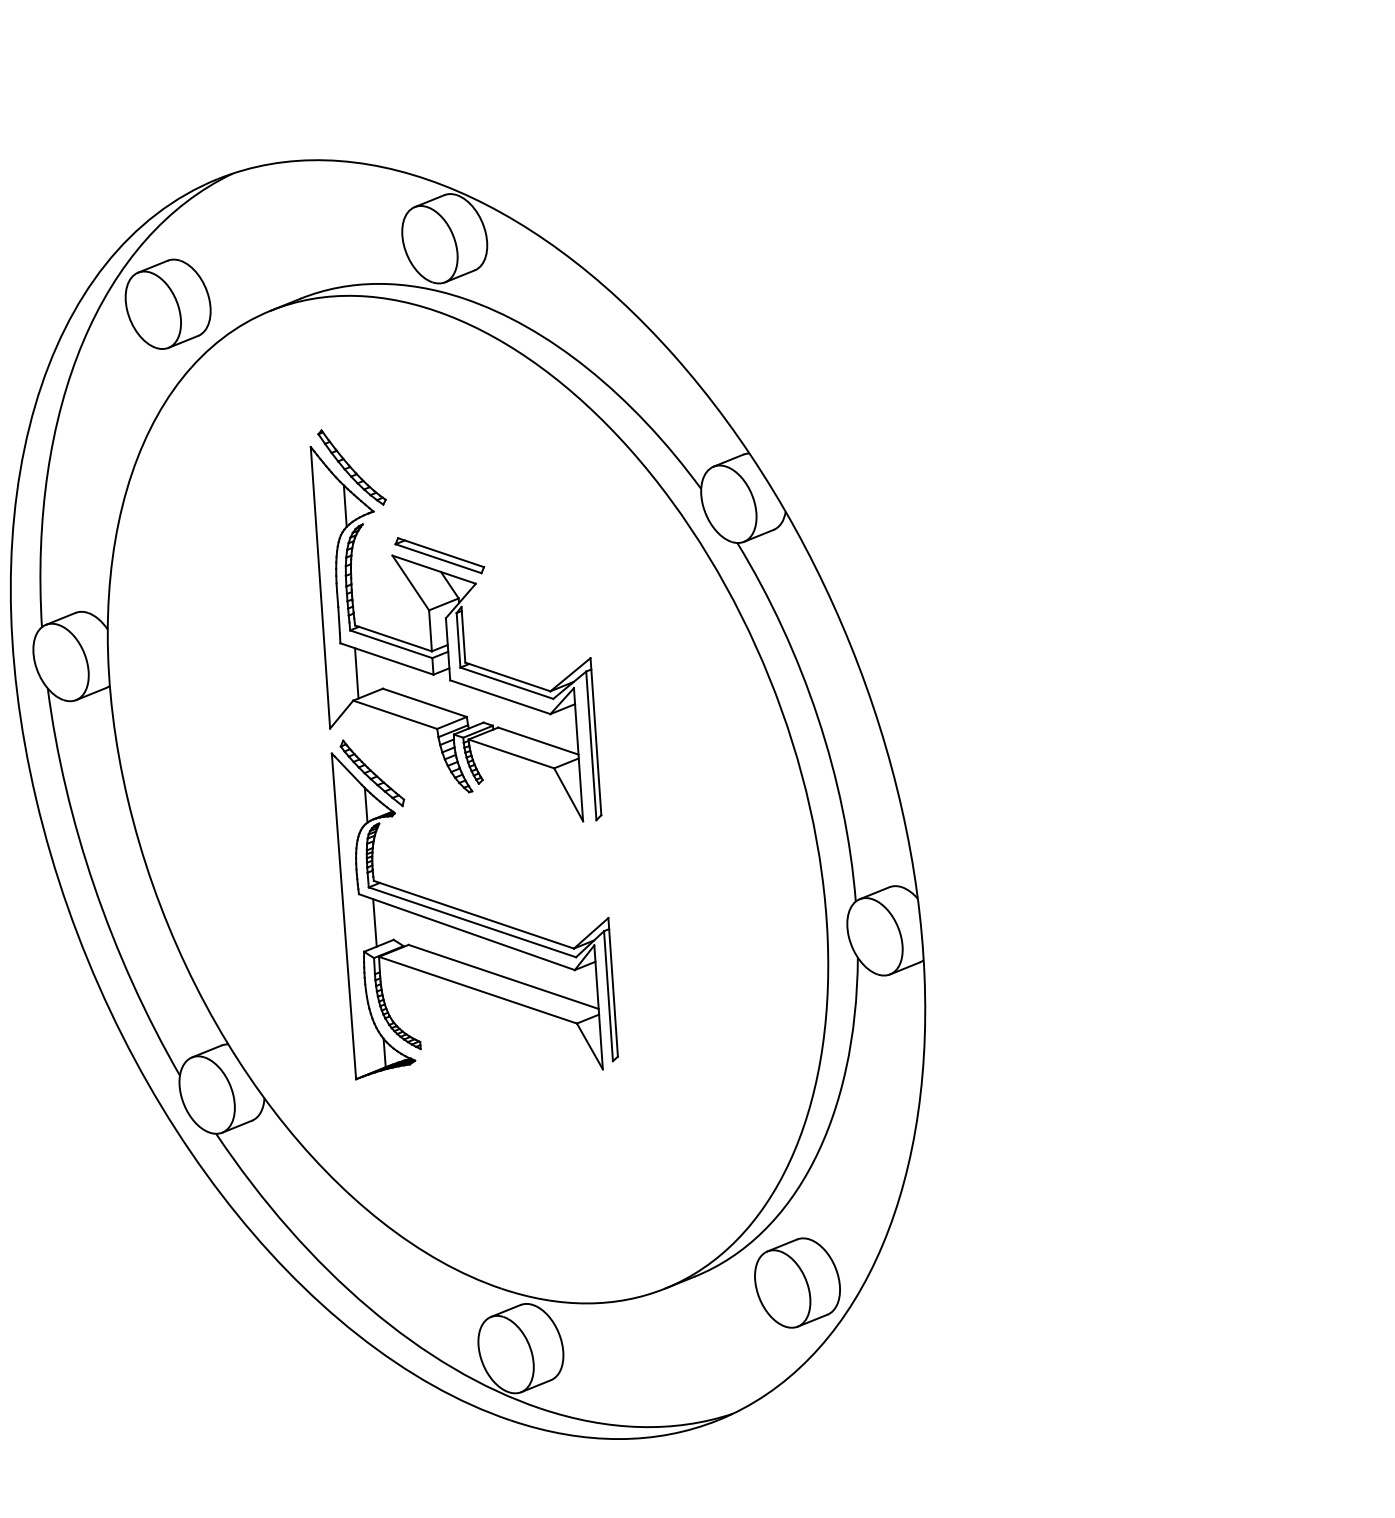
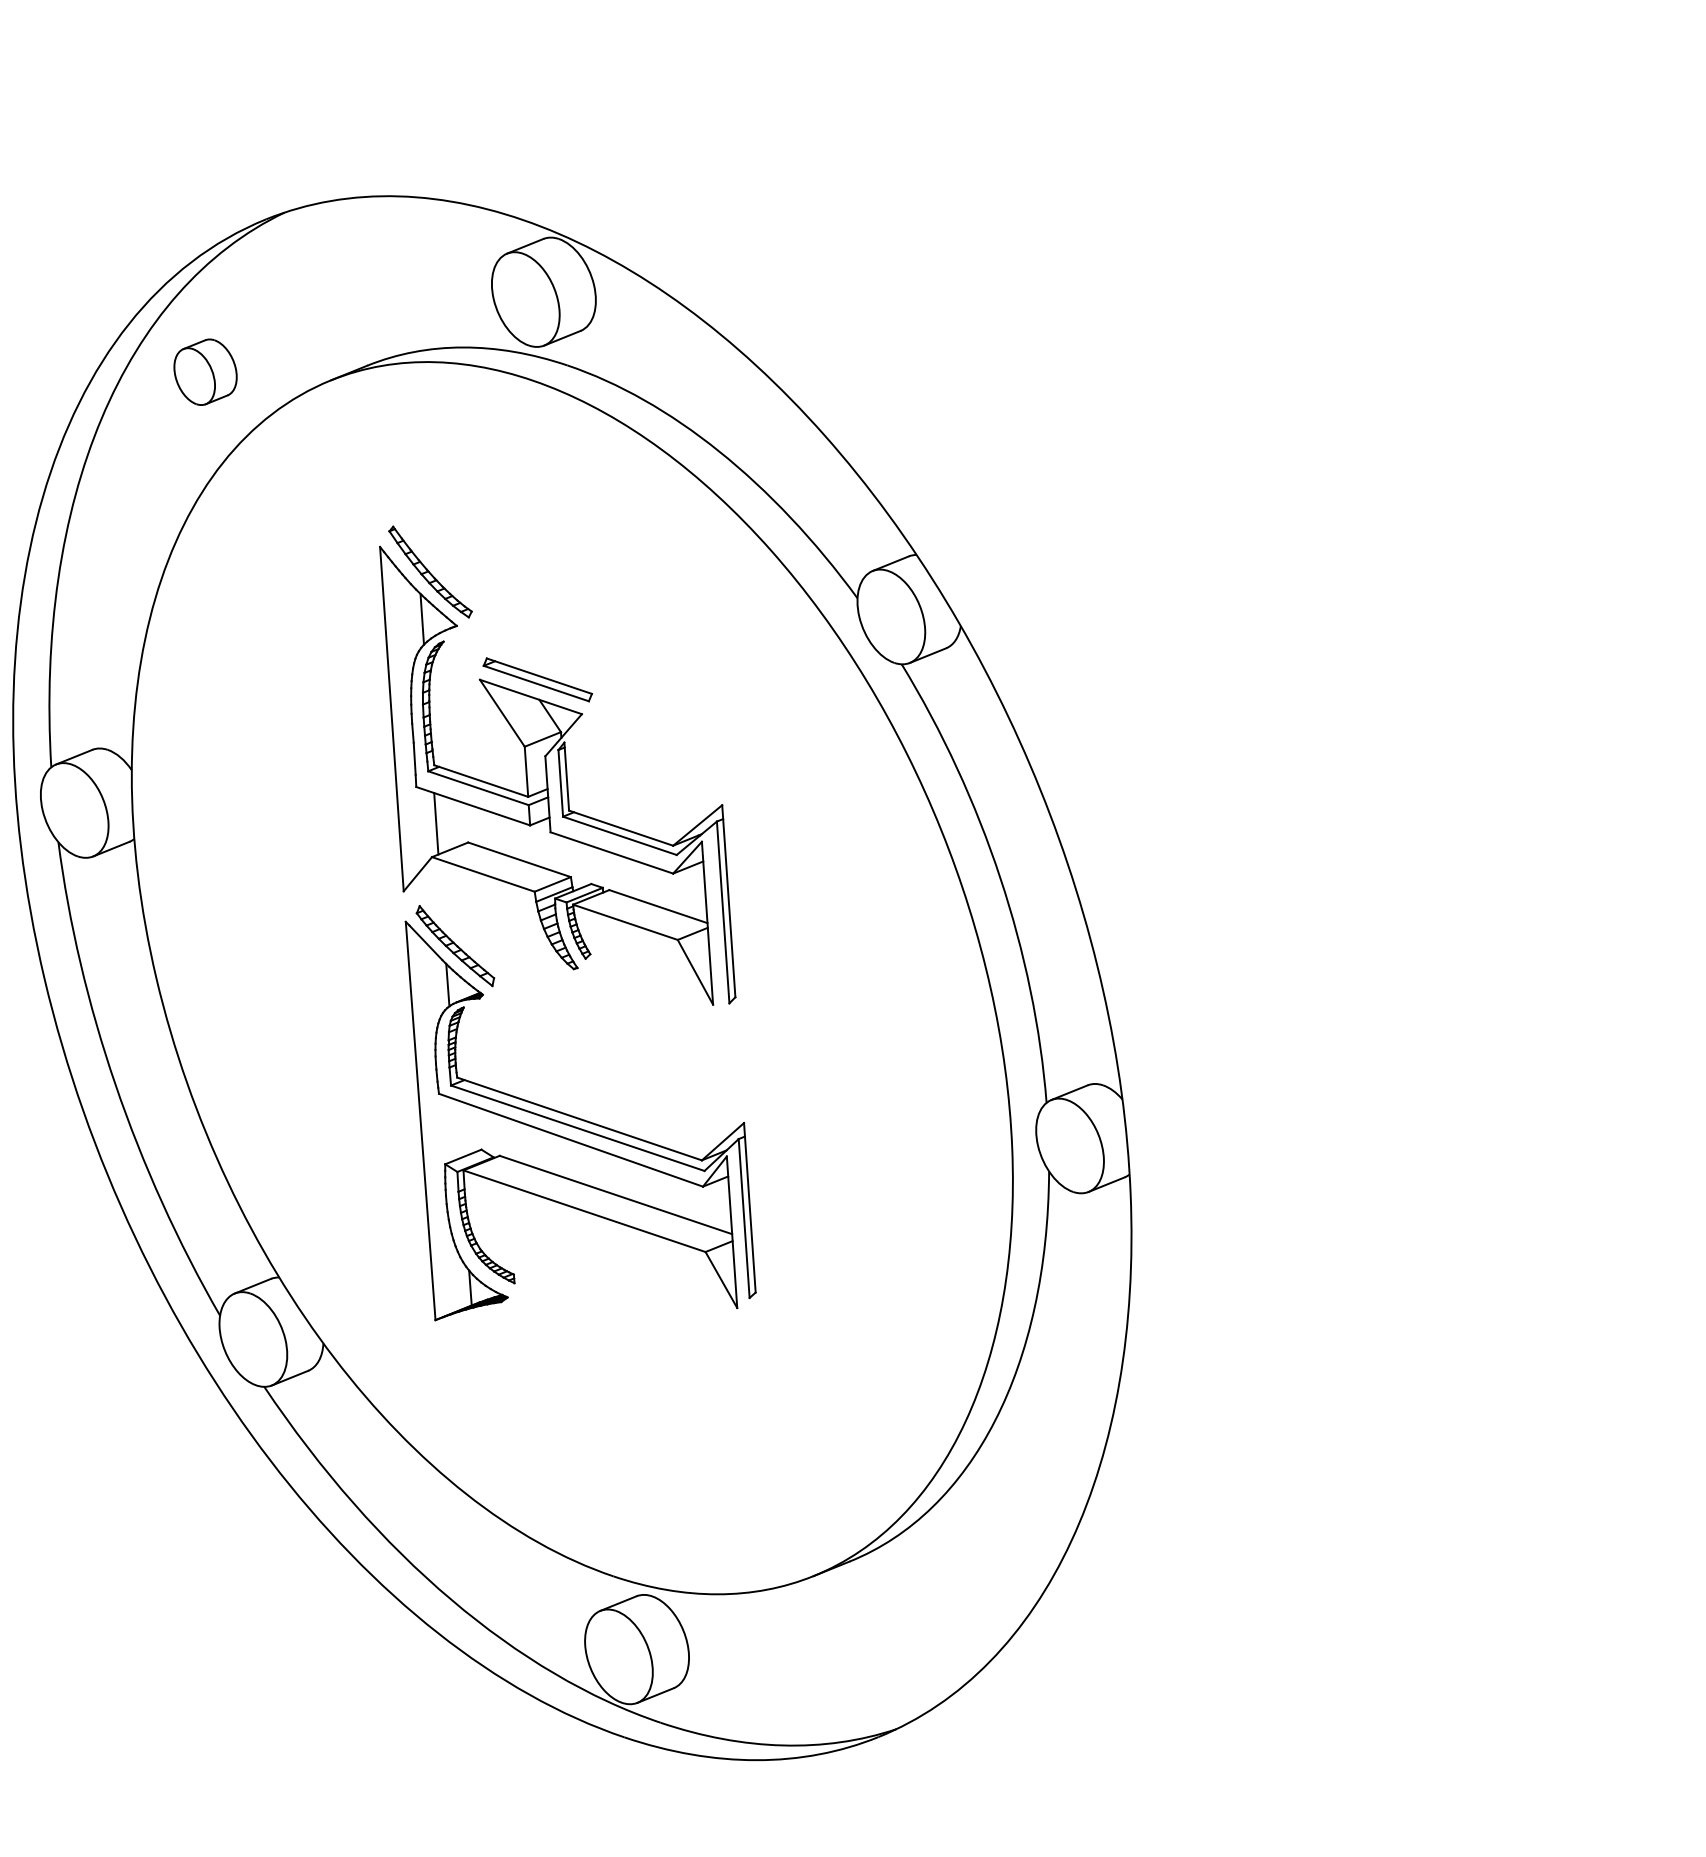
part: (168, 303) -> (205, 371), size x0.6
line: (374, 922) -> (458, 1128), removed
part: (797, 1282) -> (975, 1568), removed

